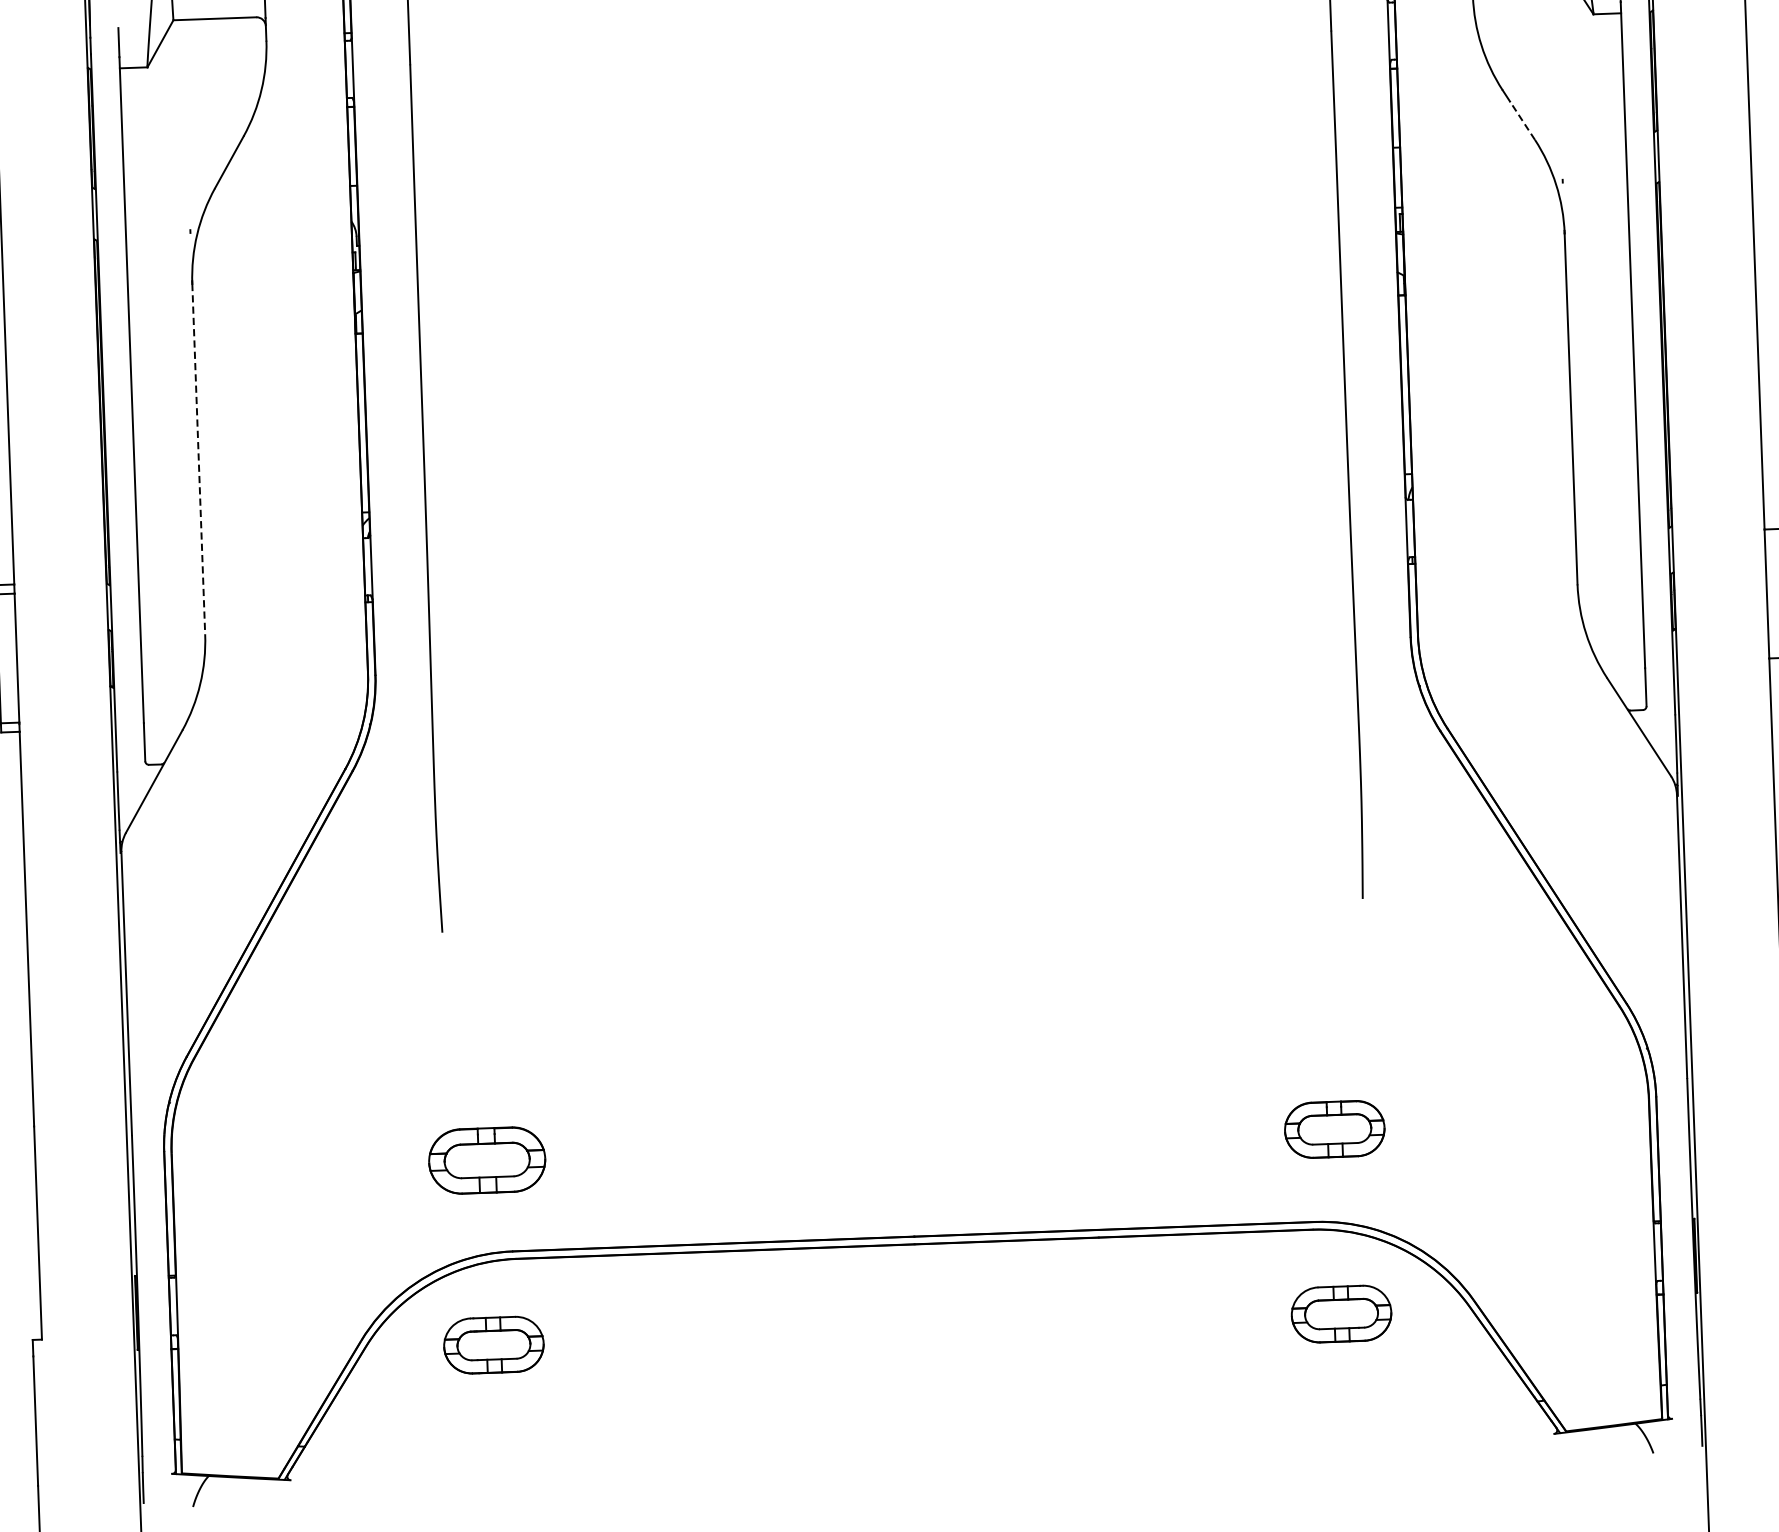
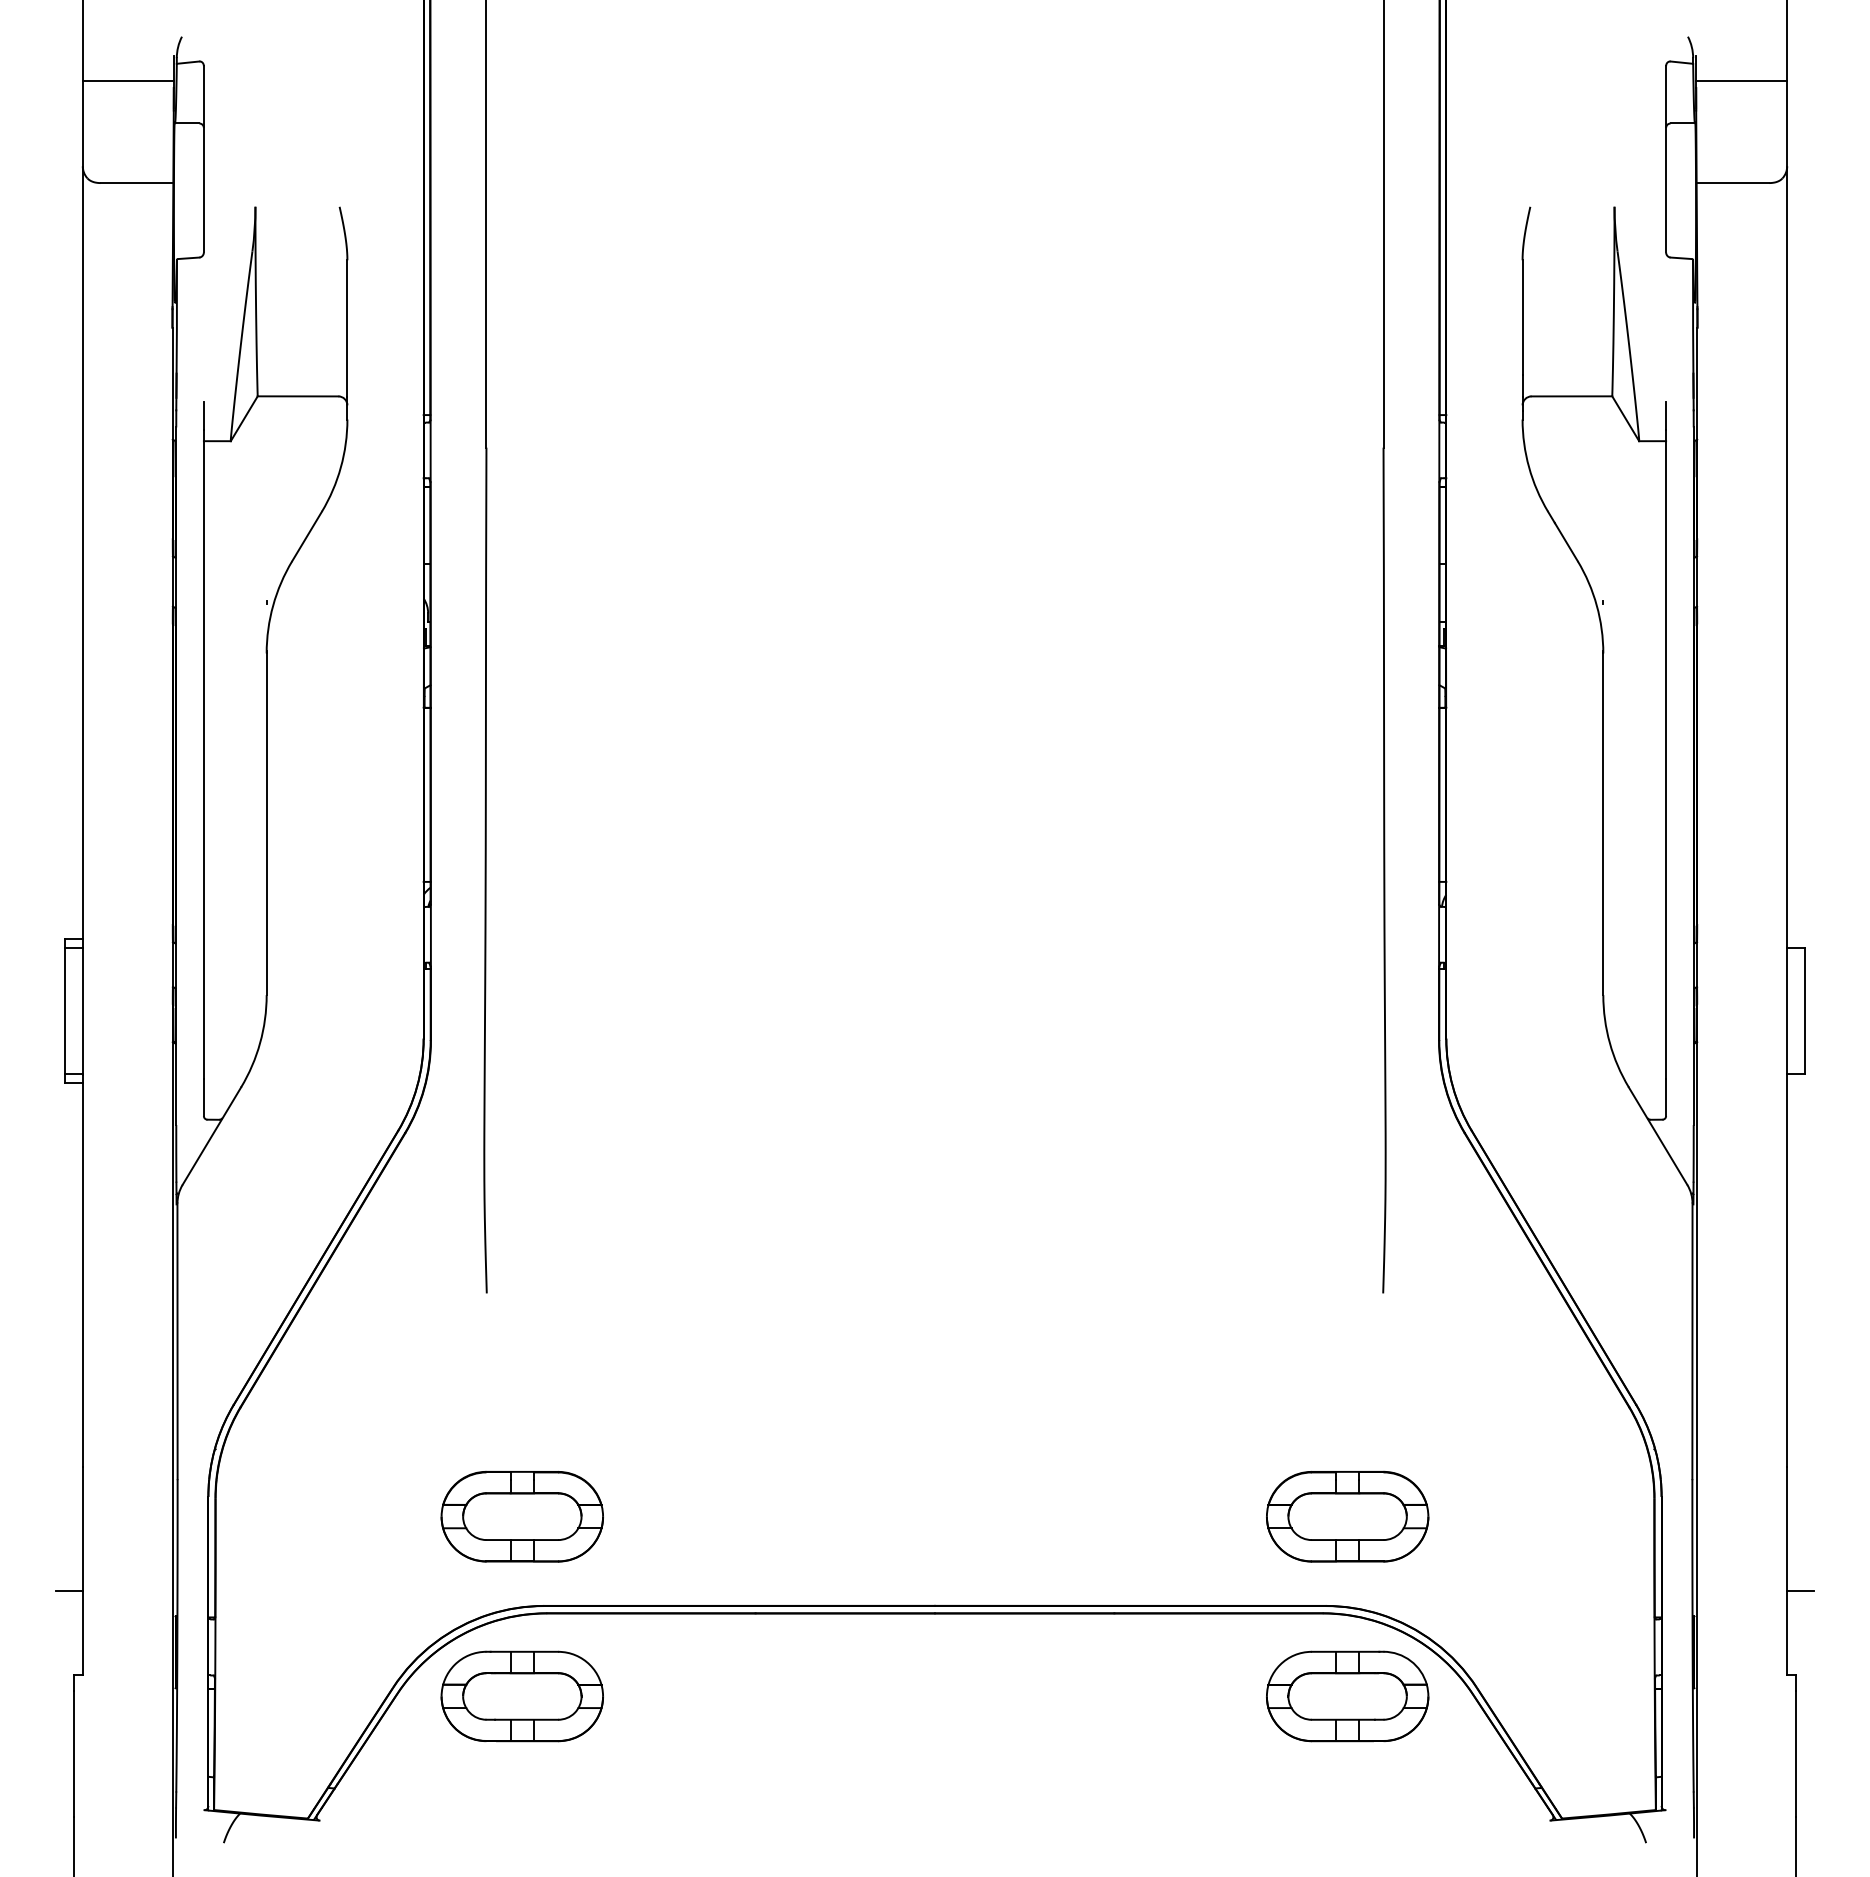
line: (1522, 120) -> (1566, 541), dashed -> solid
line: (198, 459) -> (266, 824), dashed -> solid
part: (1334, 1129) -> (1347, 1516), size x1.67
part: (486, 1160) -> (521, 1516), size x1.43
line: (24, 1254) -> (68, 1591), added
part: (1341, 1314) -> (1347, 1696), size x1.67
part: (493, 1345) -> (521, 1696), size x1.67

